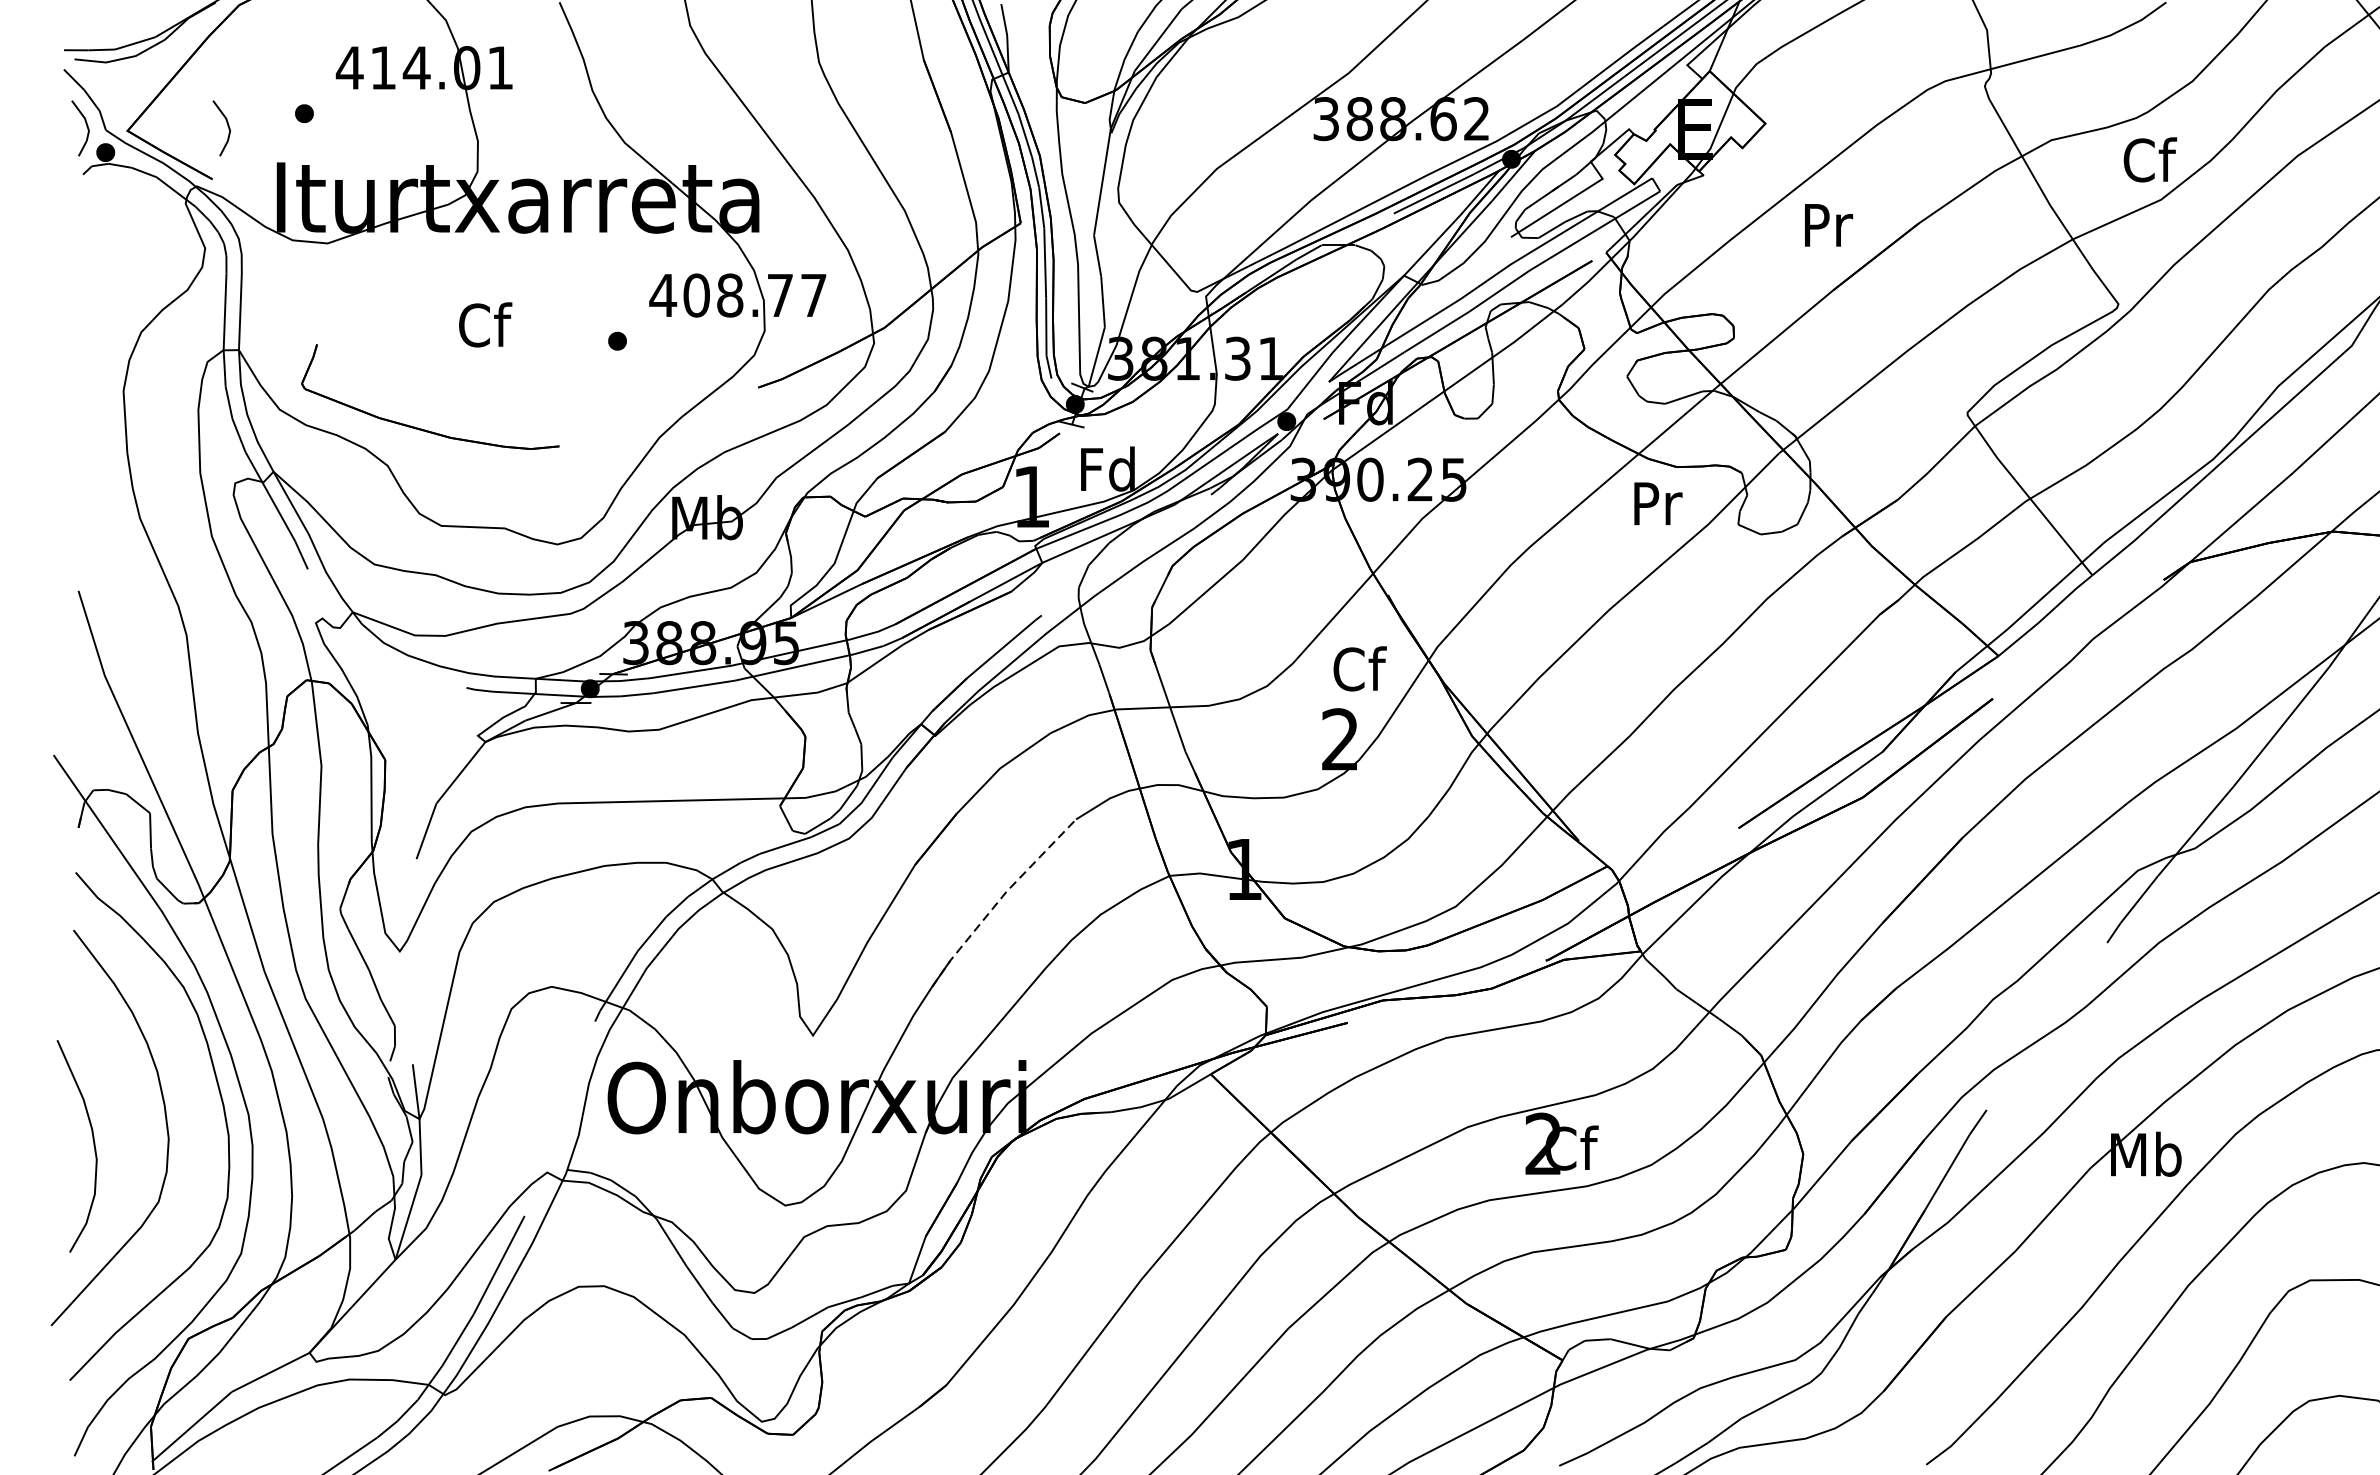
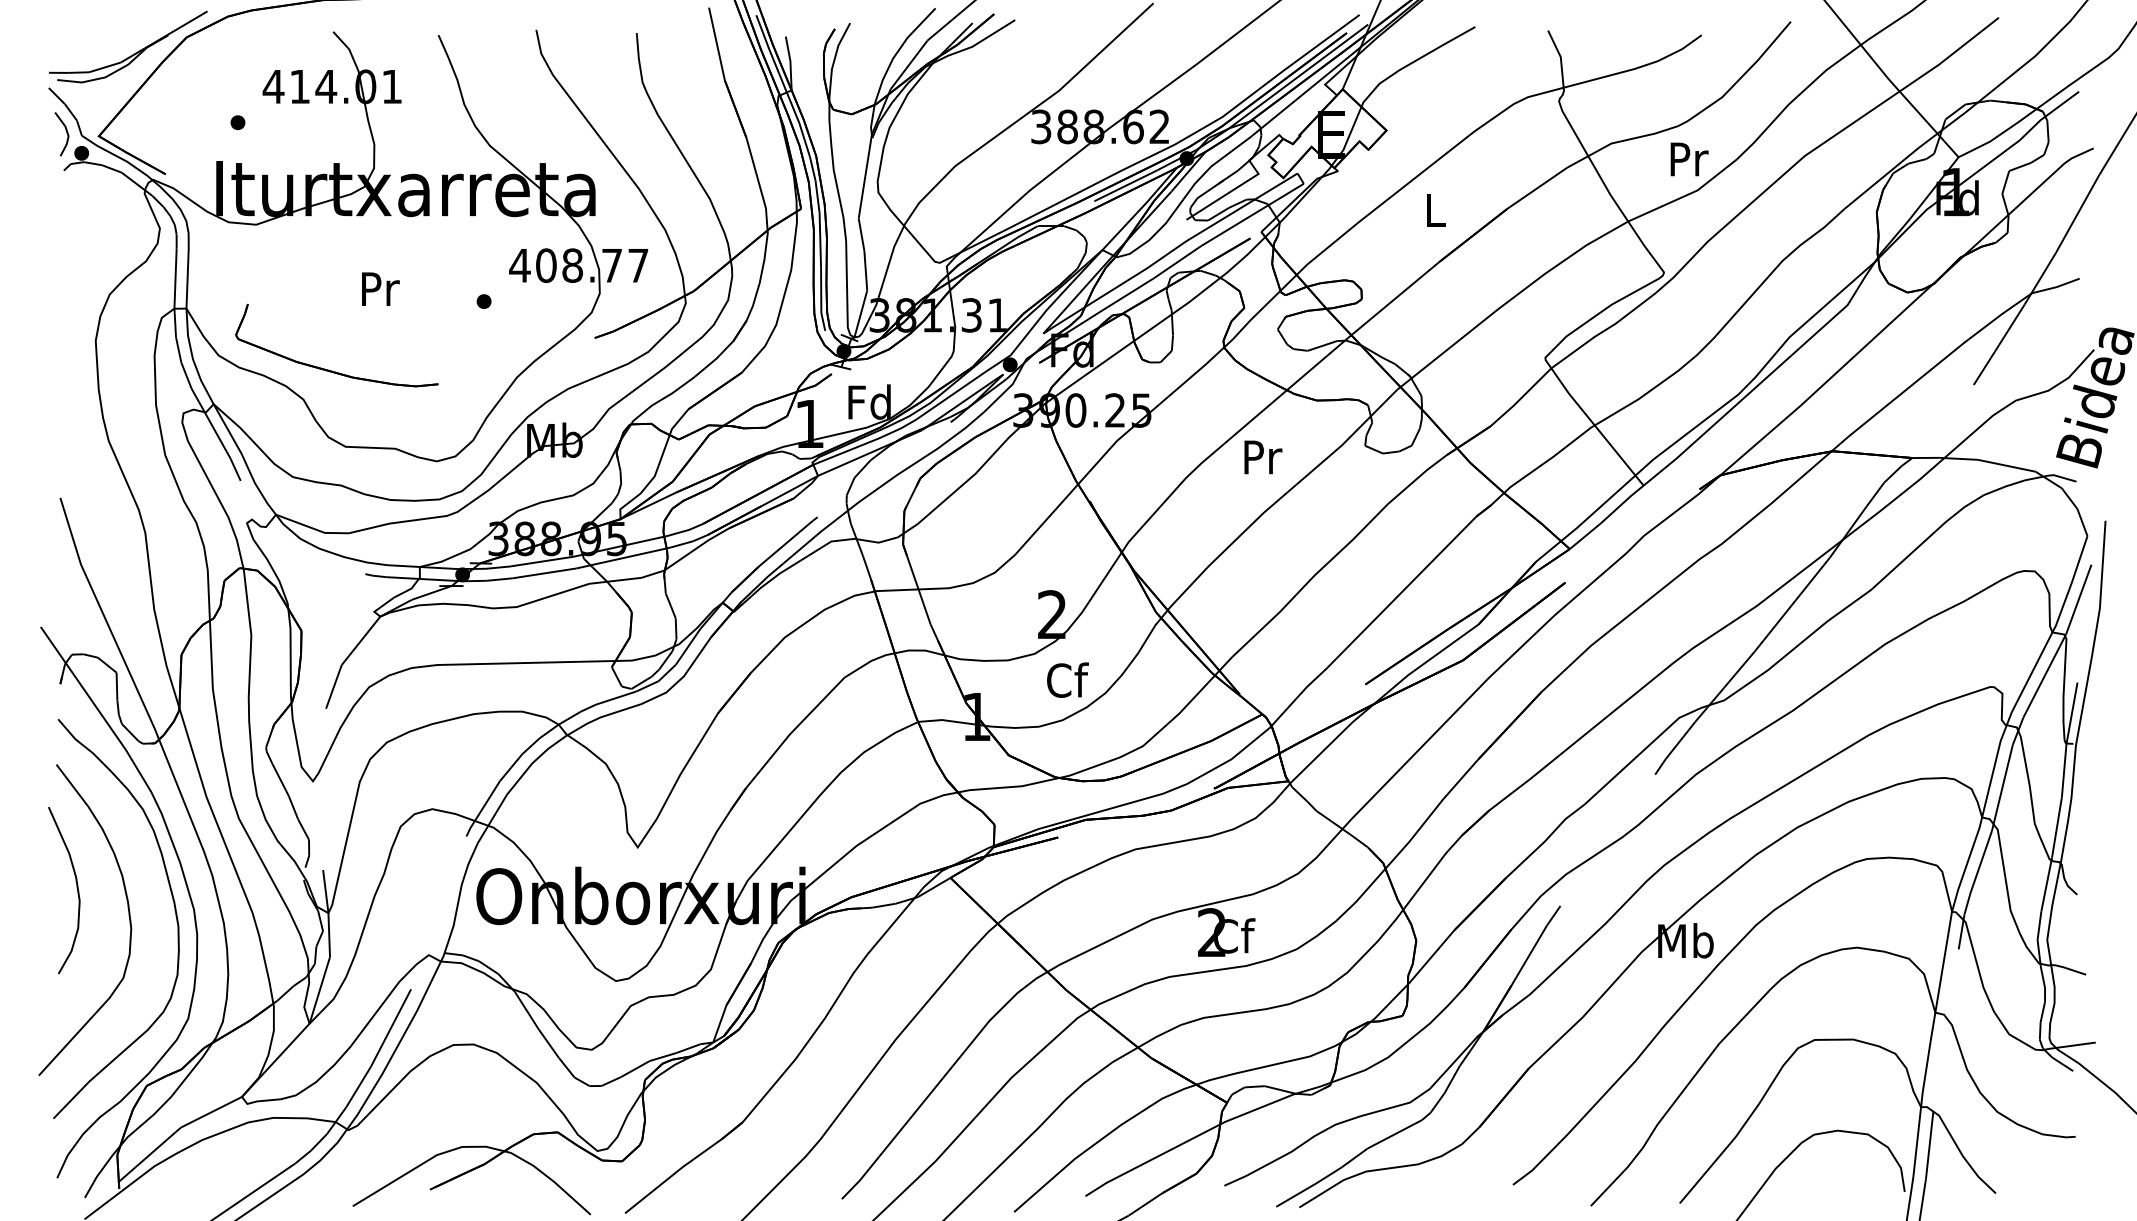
line: (227, 127) -> (177, 133), removed
text: (2150, 159) -> (1689, 158), Cf -> Pr
text: (1828, 225) -> (1436, 210), Pr -> L
text: (485, 324) -> (380, 288), Cf -> Pr
text: (1658, 503) -> (1263, 457), moved
text: (1359, 667) -> (1067, 679), moved
line: (999, 899) -> (784, 740), dashed -> solid
curve: (92, 1143) -> (76, 888), moved

